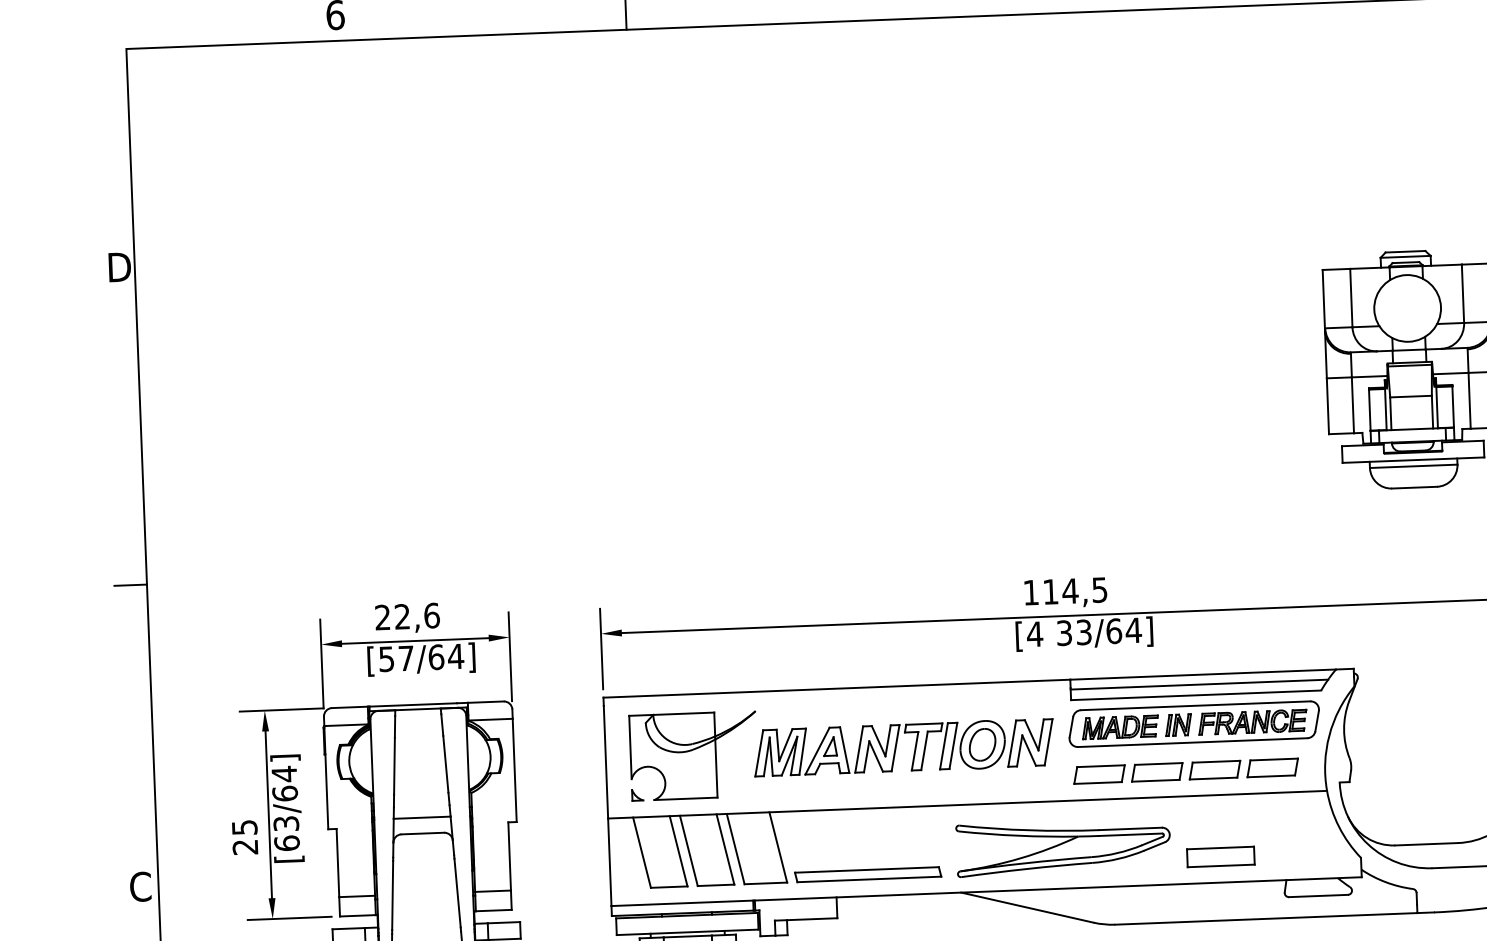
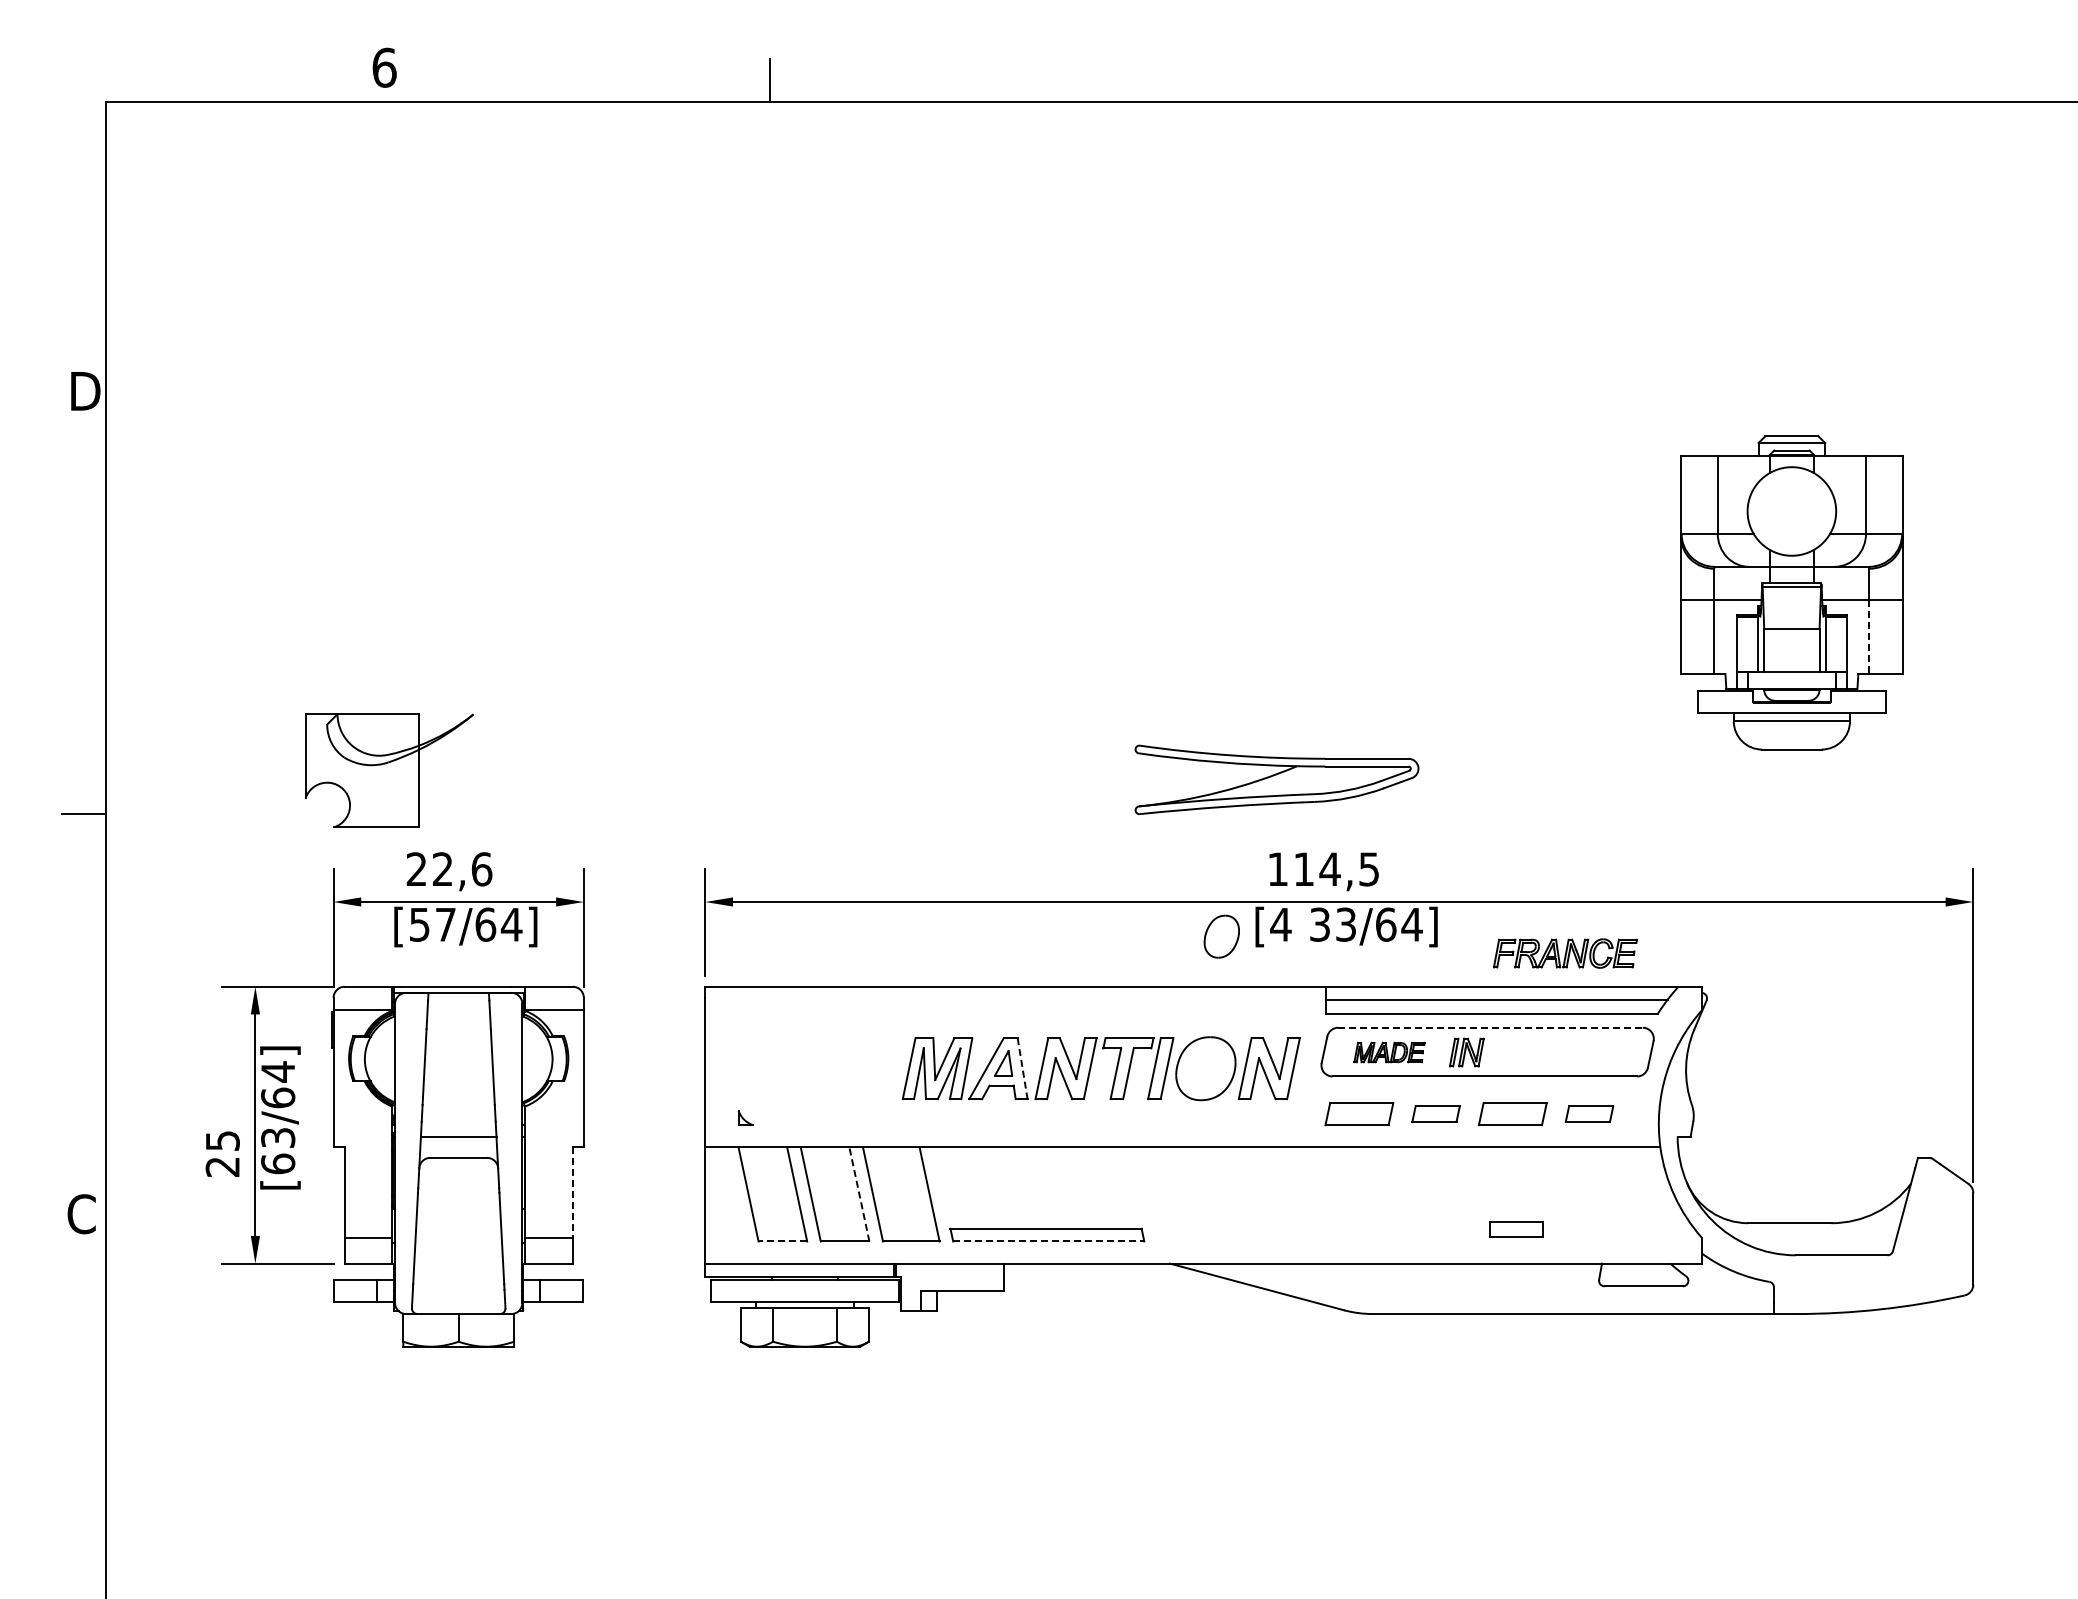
line: (1469, 401) -> (1869, 637), solid -> dashed
line: (1195, 705) -> (1490, 1027), solid -> dashed
part: (1252, 722) -> (1565, 953), moved
part: (1120, 727) -> (1389, 1052), size x0.7
part: (982, 744) -> (1221, 936), moved
line: (844, 749) -> (1022, 1068), solid -> dashed
part: (693, 755) -> (388, 770), moved
part: (1272, 768) -> (1589, 1114), size x0.7
part: (1156, 772) -> (1435, 1114), size x0.7
part: (1063, 847) -> (1276, 779), moved
line: (725, 848) -> (859, 1193), solid -> dashed
part: (1221, 856) -> (1516, 1229), size x0.6
line: (509, 857) -> (572, 1193), solid -> dashed
line: (869, 879) -> (1048, 1241), solid -> dashed
line: (668, 887) -> (782, 1241), solid -> dashed

